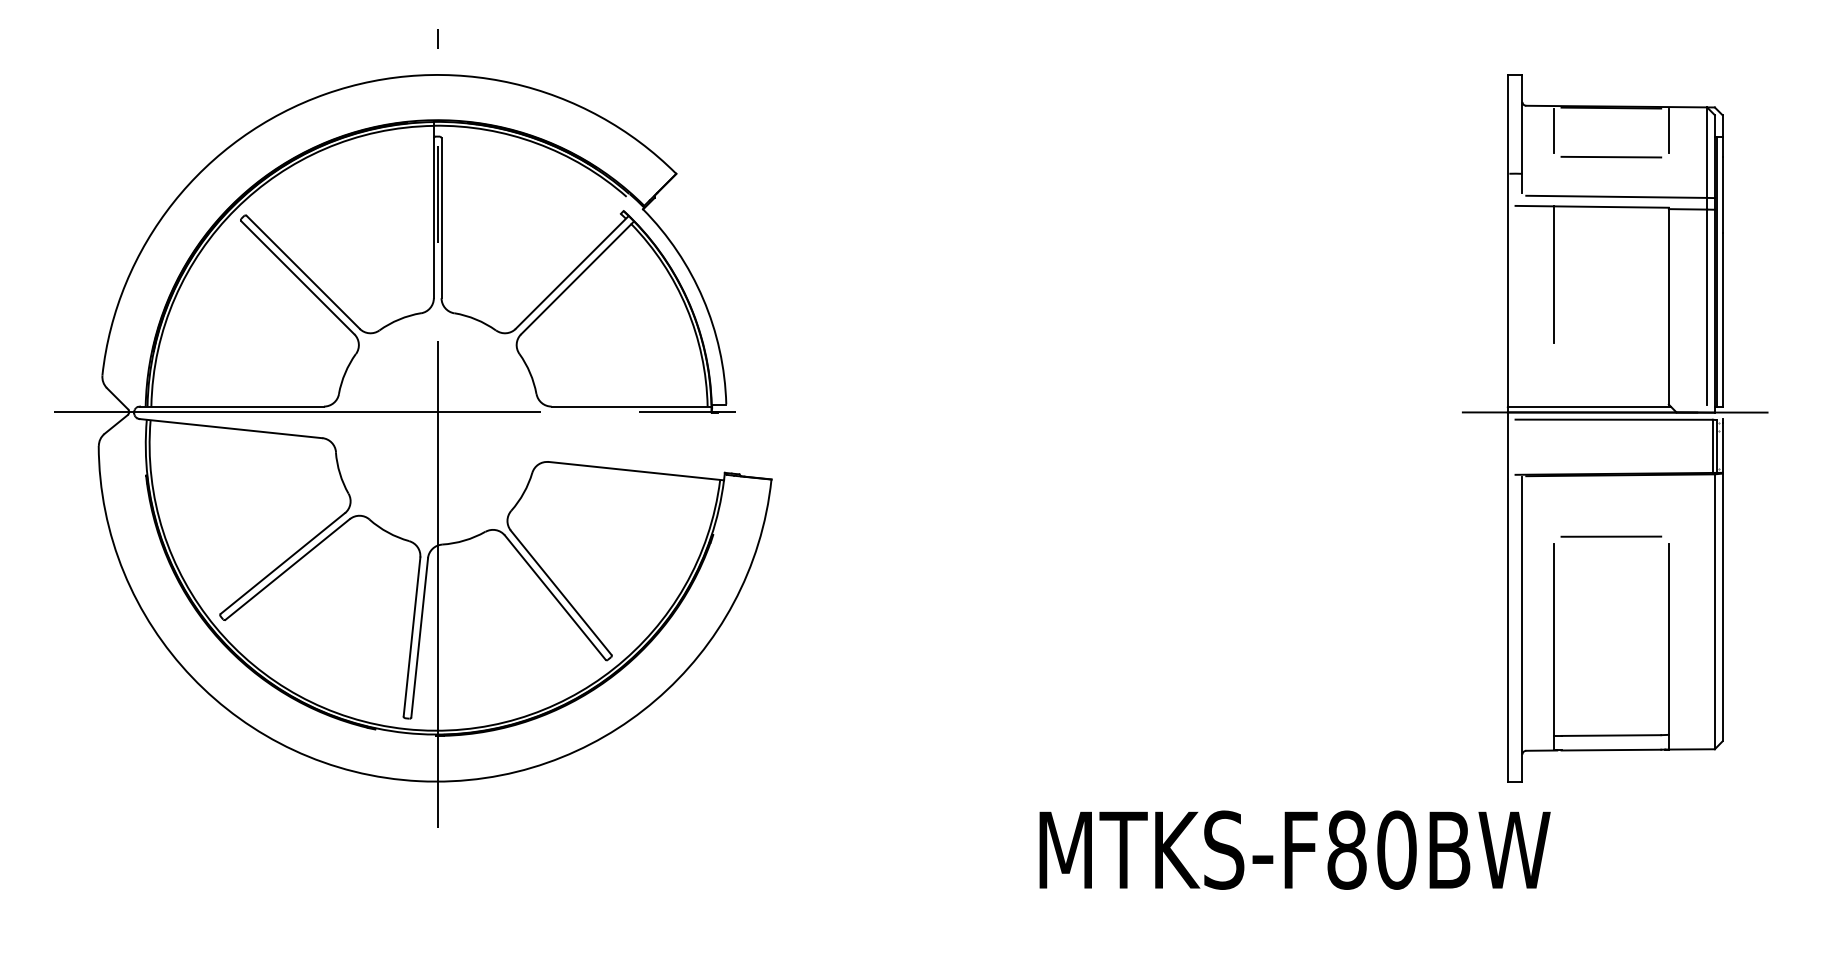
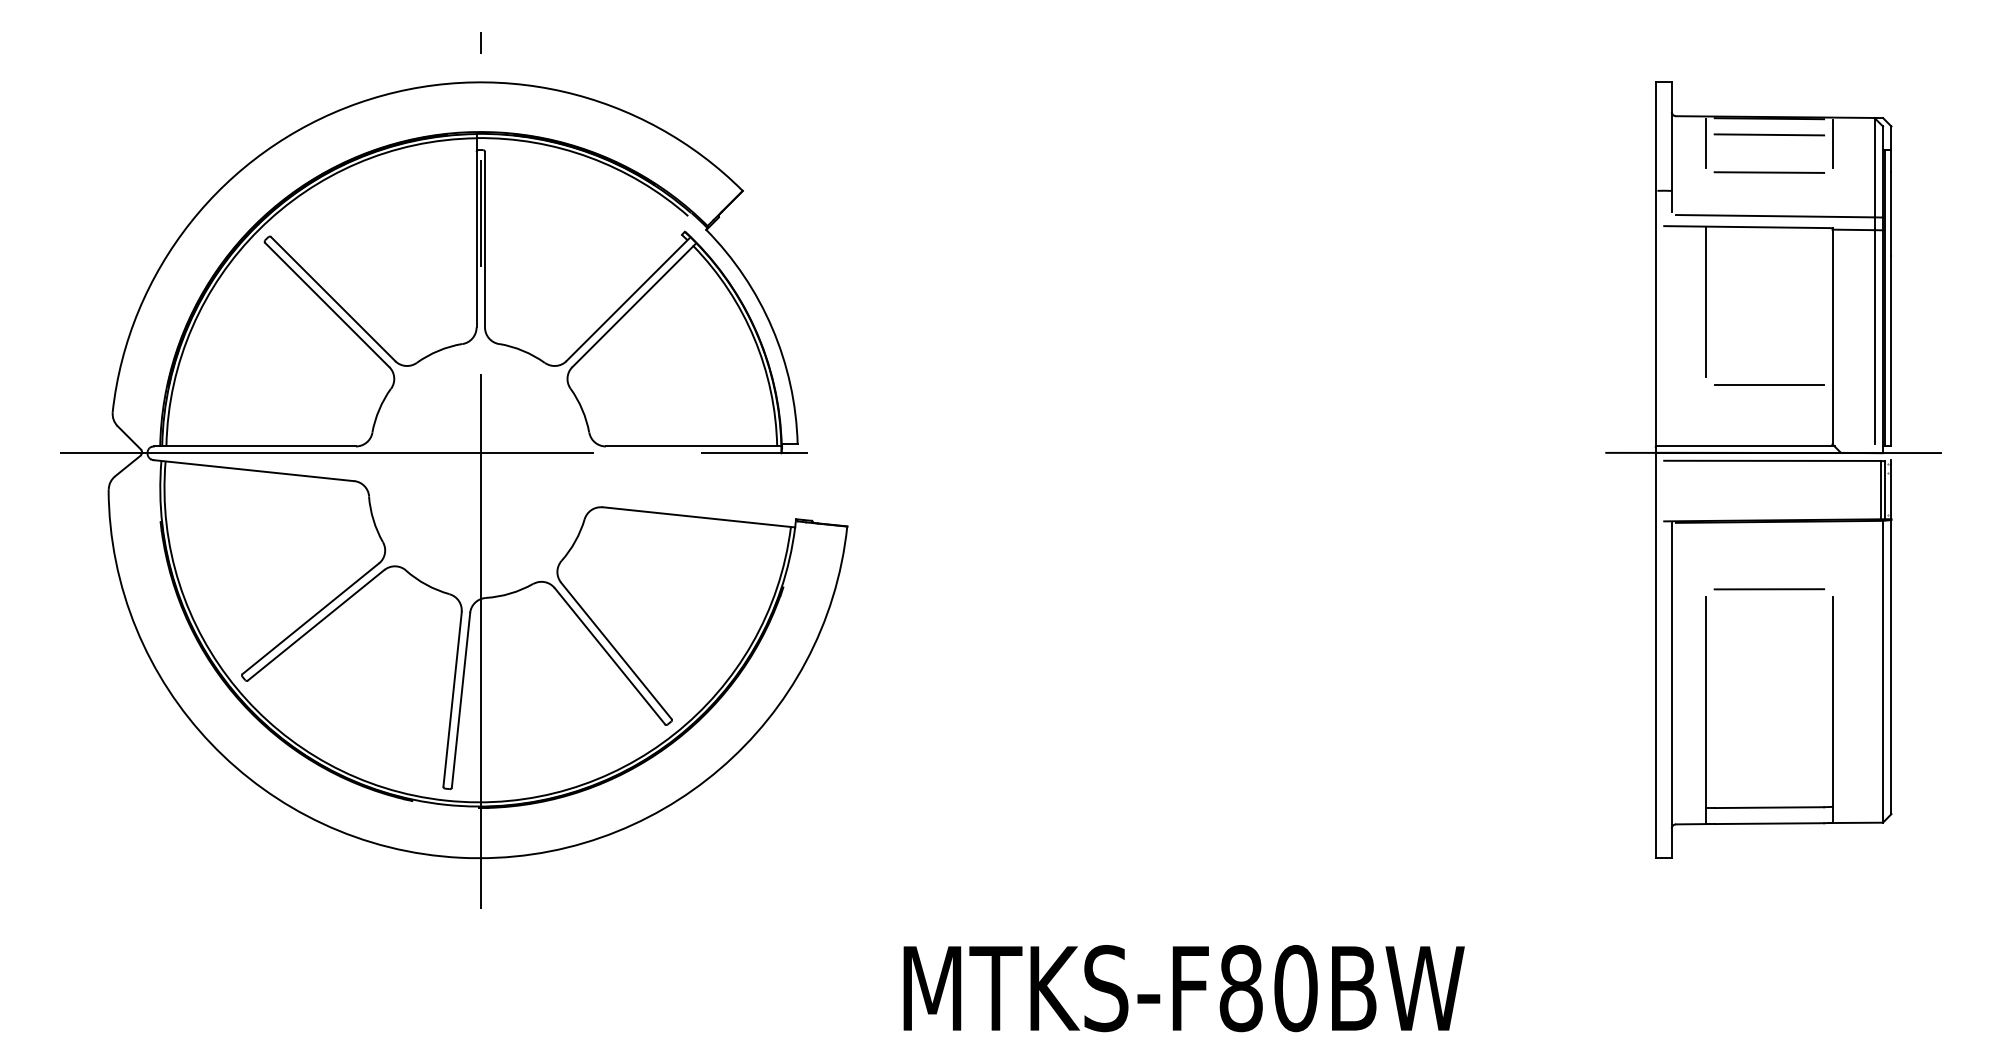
line: (1611, 122) -> (1769, 134), added
line: (1611, 350) -> (1769, 384), added
text: (1294, 850) -> (1183, 988), moved

